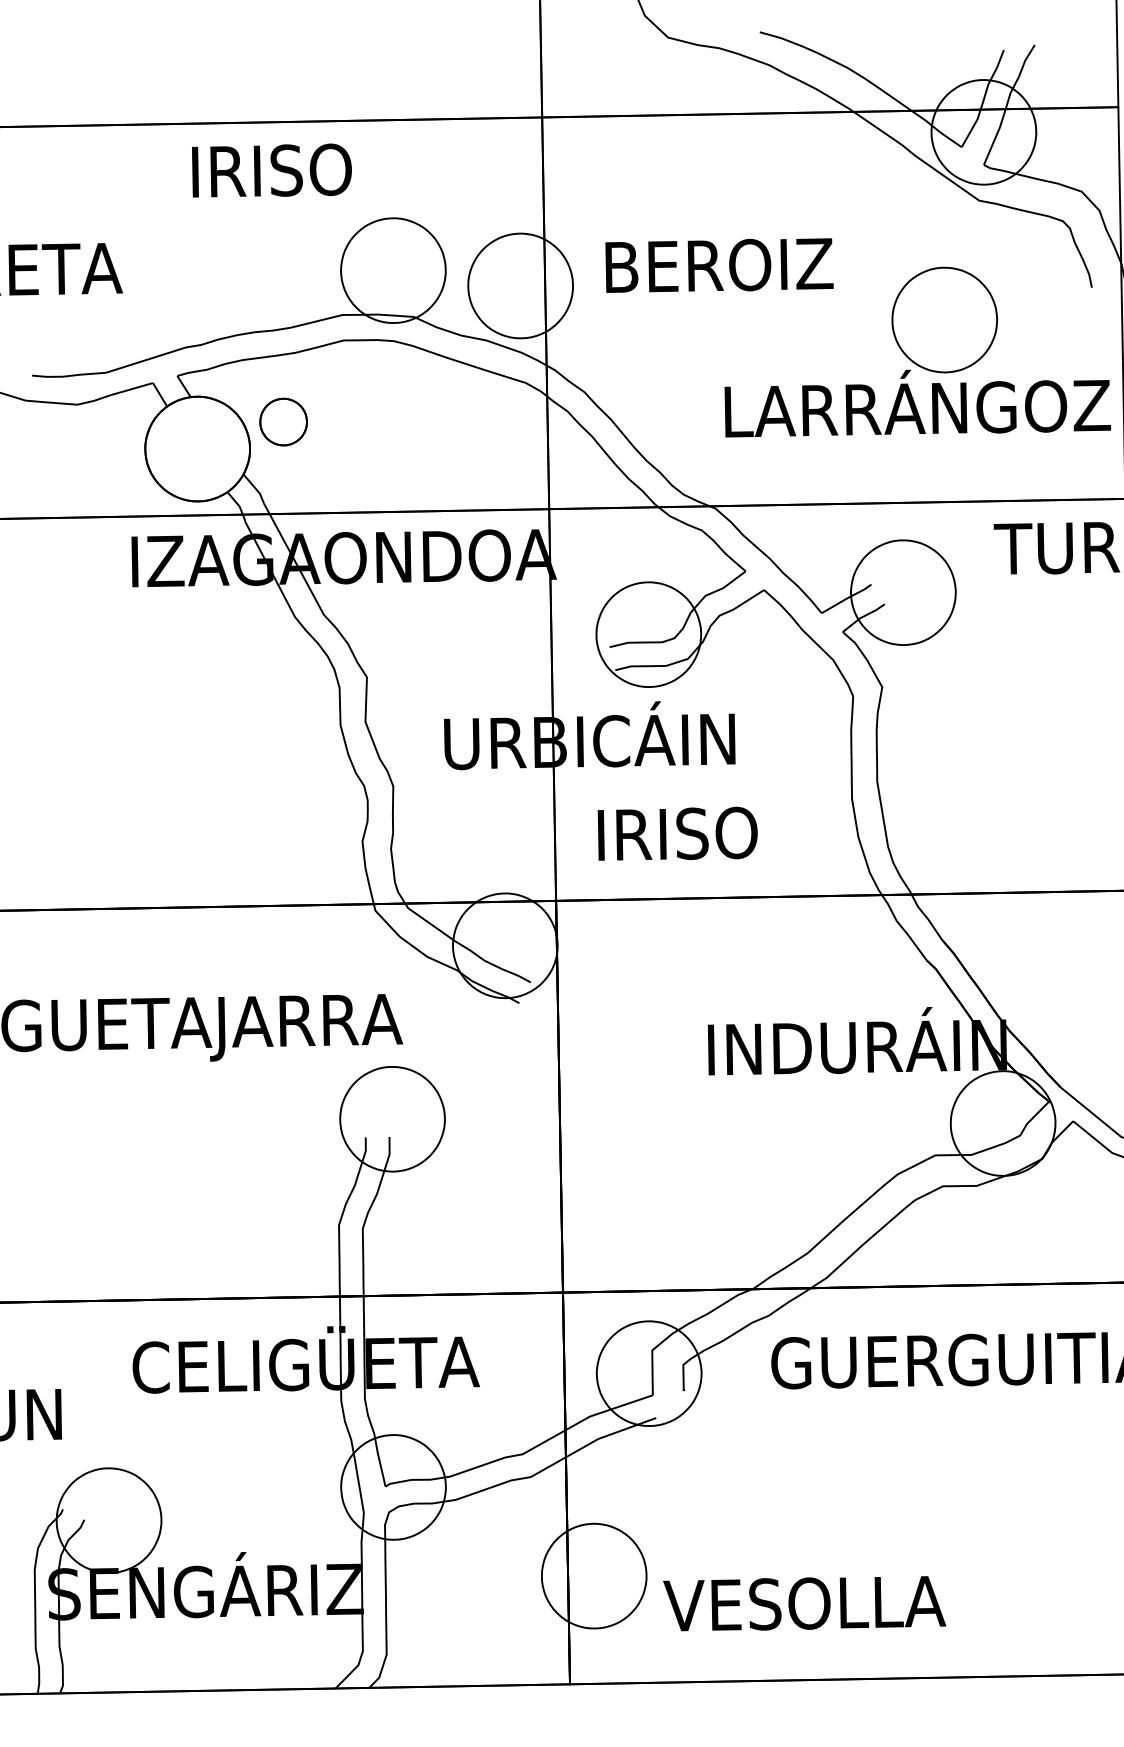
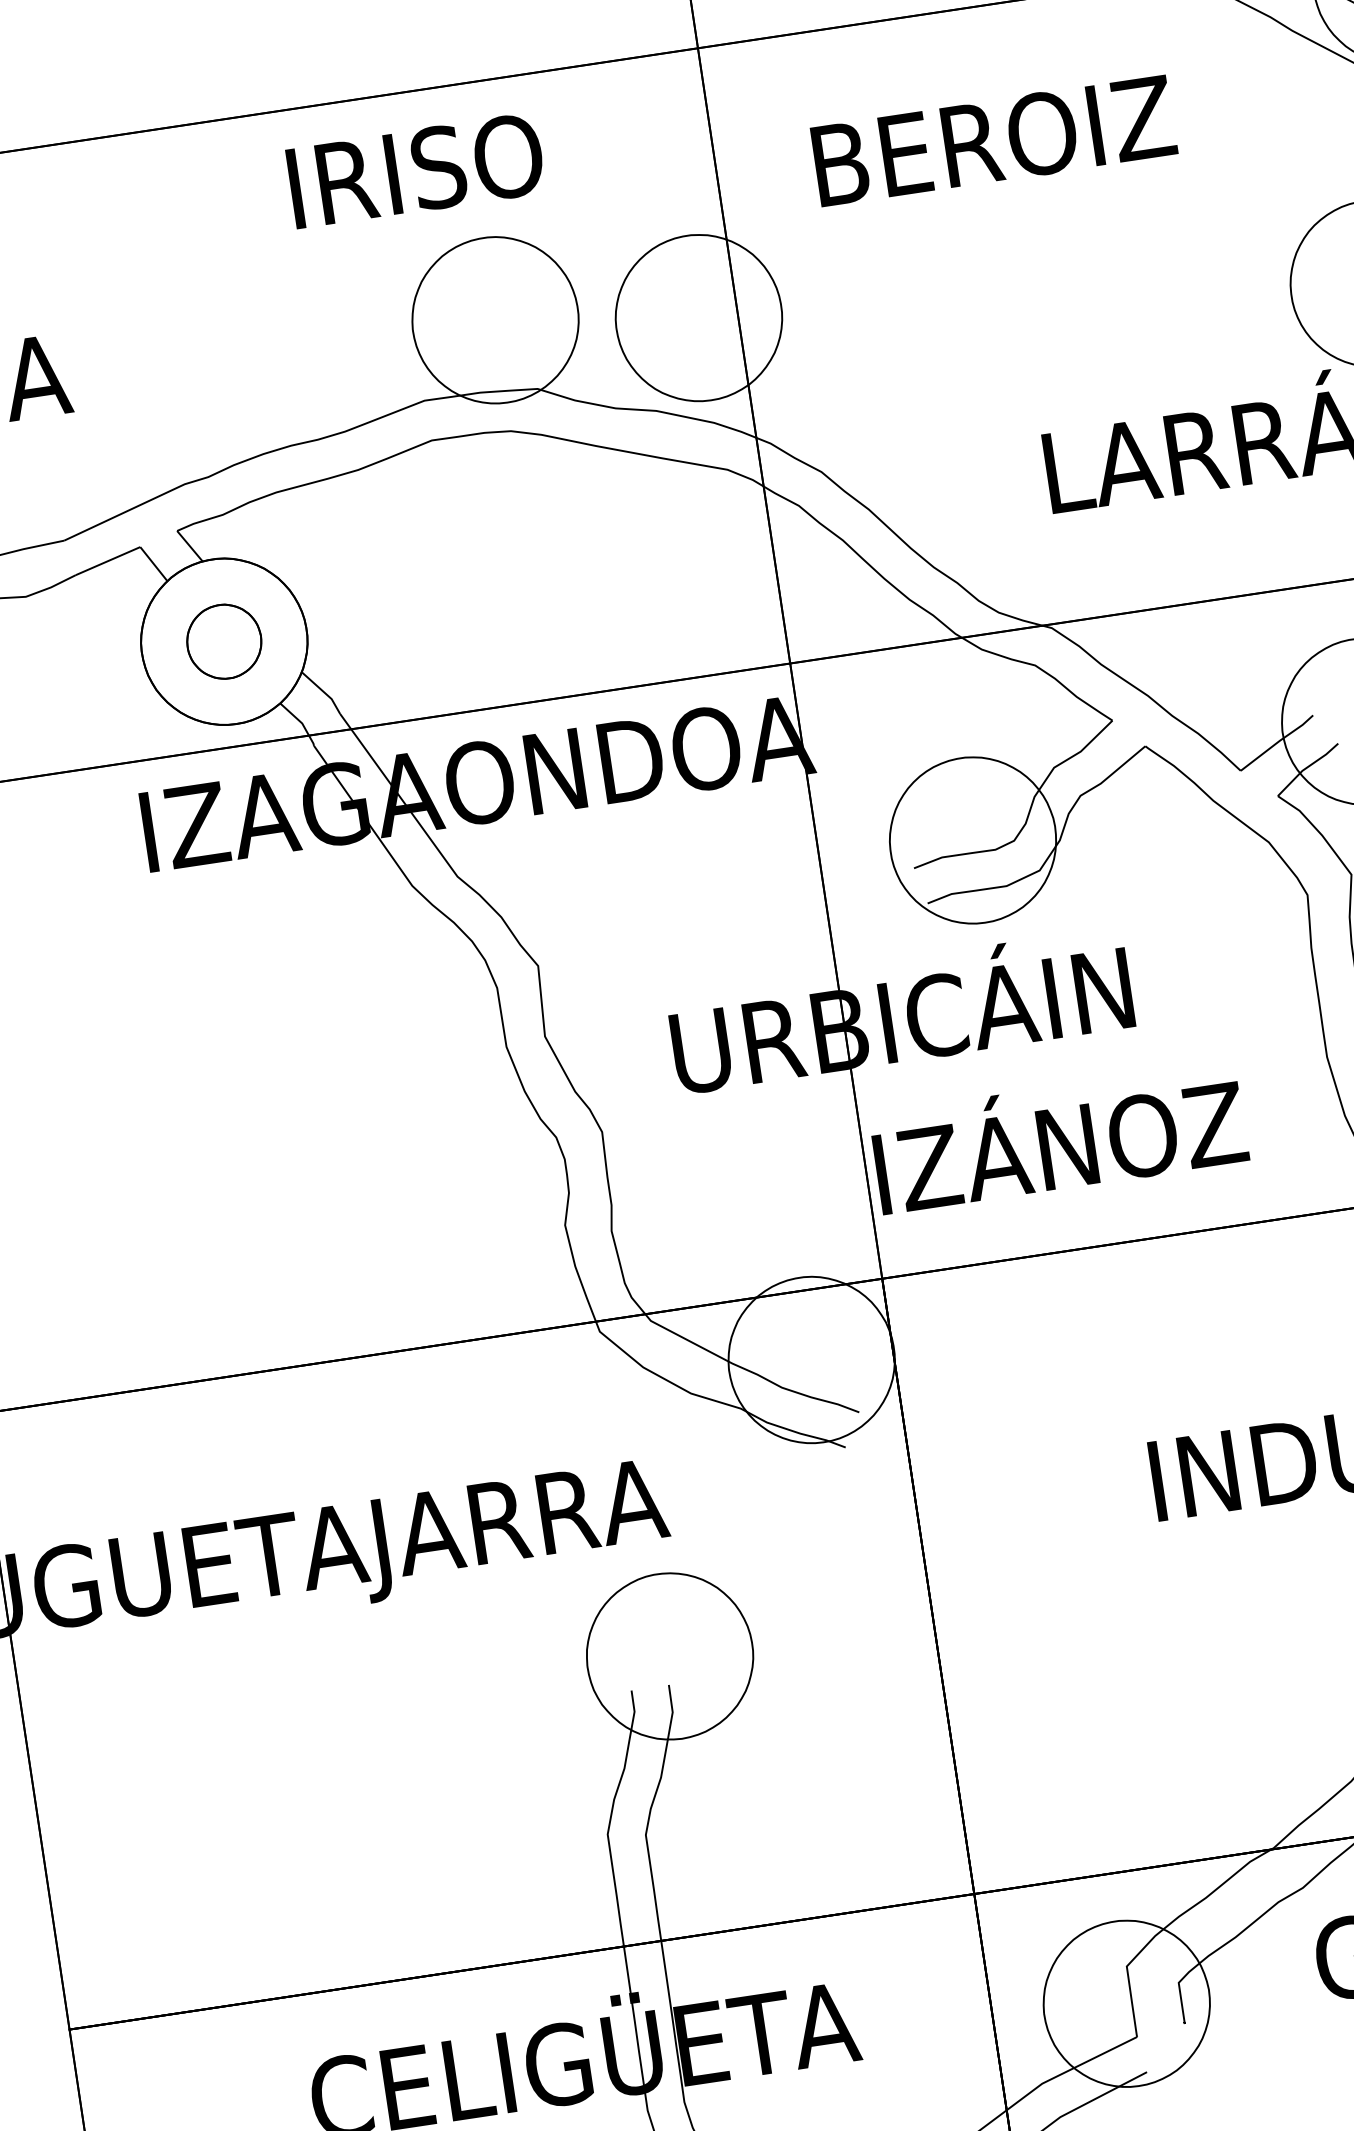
text: (271, 170) -> (415, 170), moved
text: (719, 265) -> (994, 140), moved
part: (283, 421) -> (223, 640), moved
text: (678, 828) -> (1059, 1139), IRISO -> IZÁNOZ

